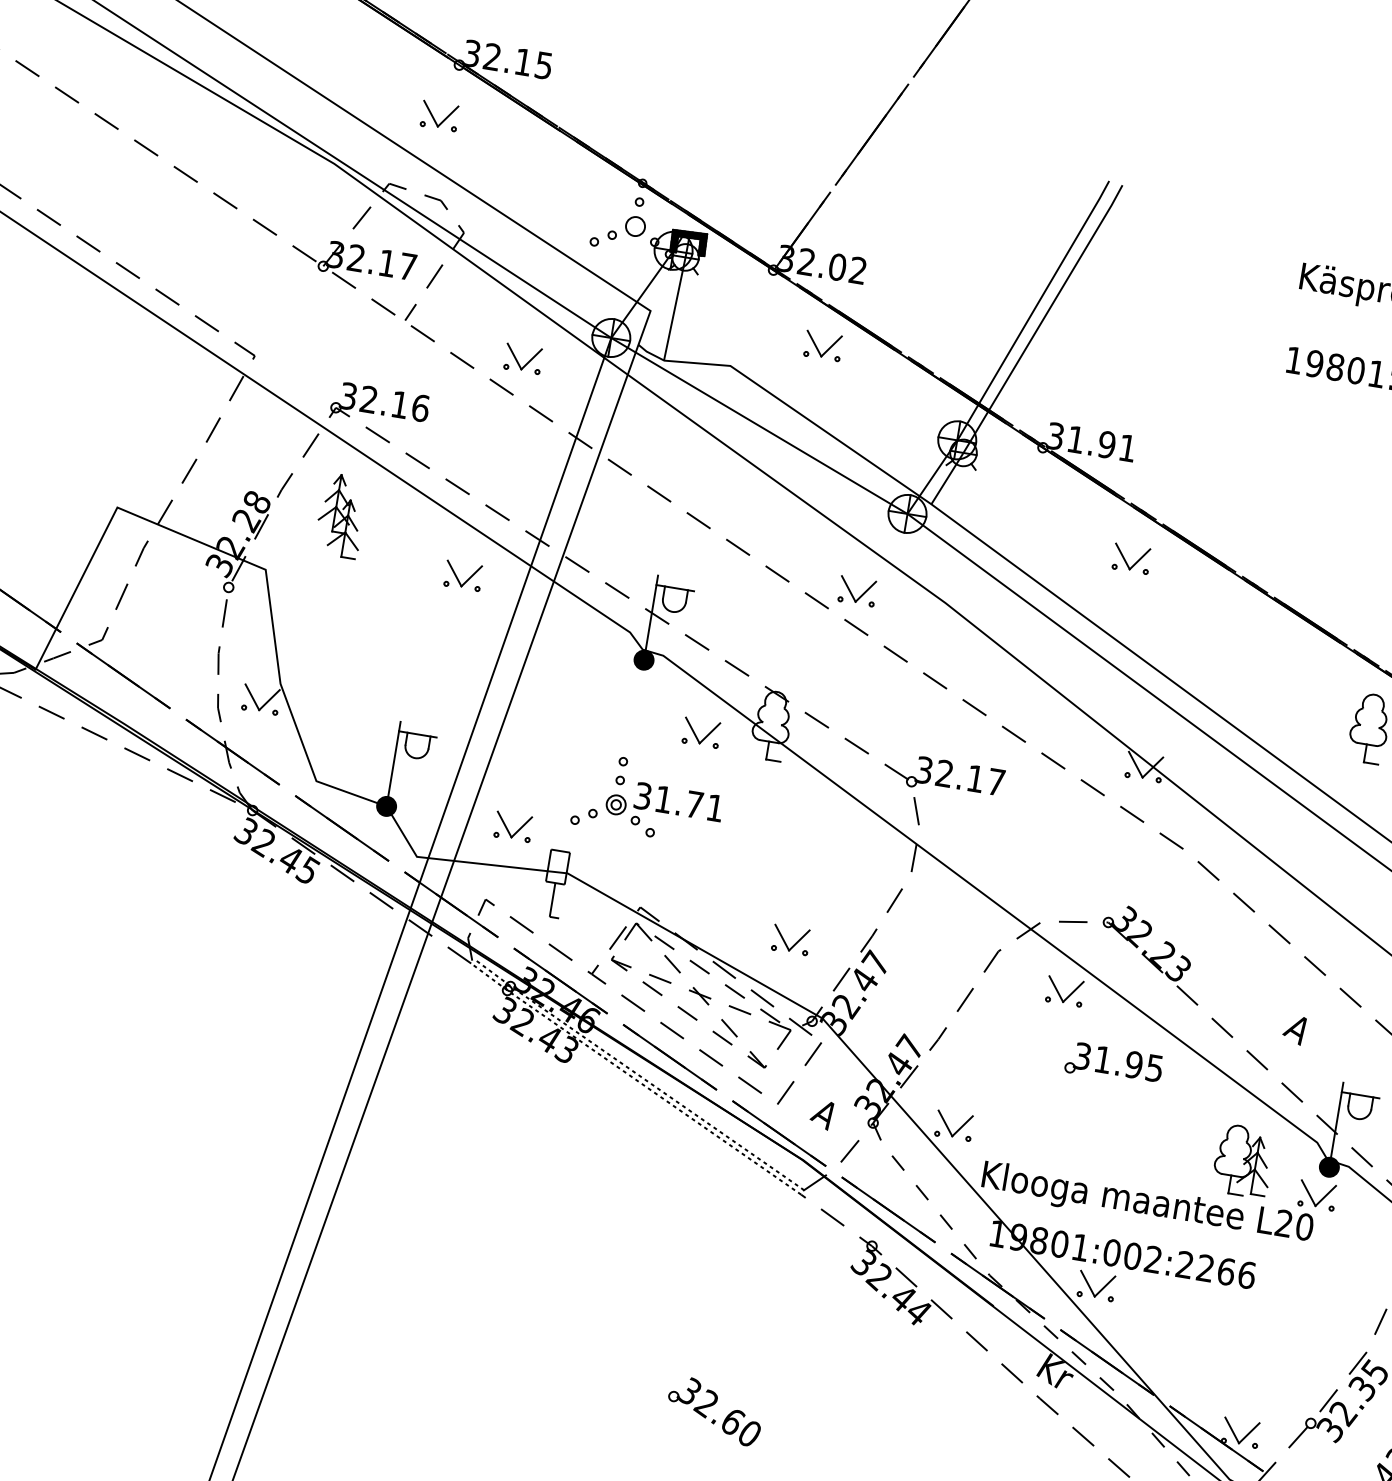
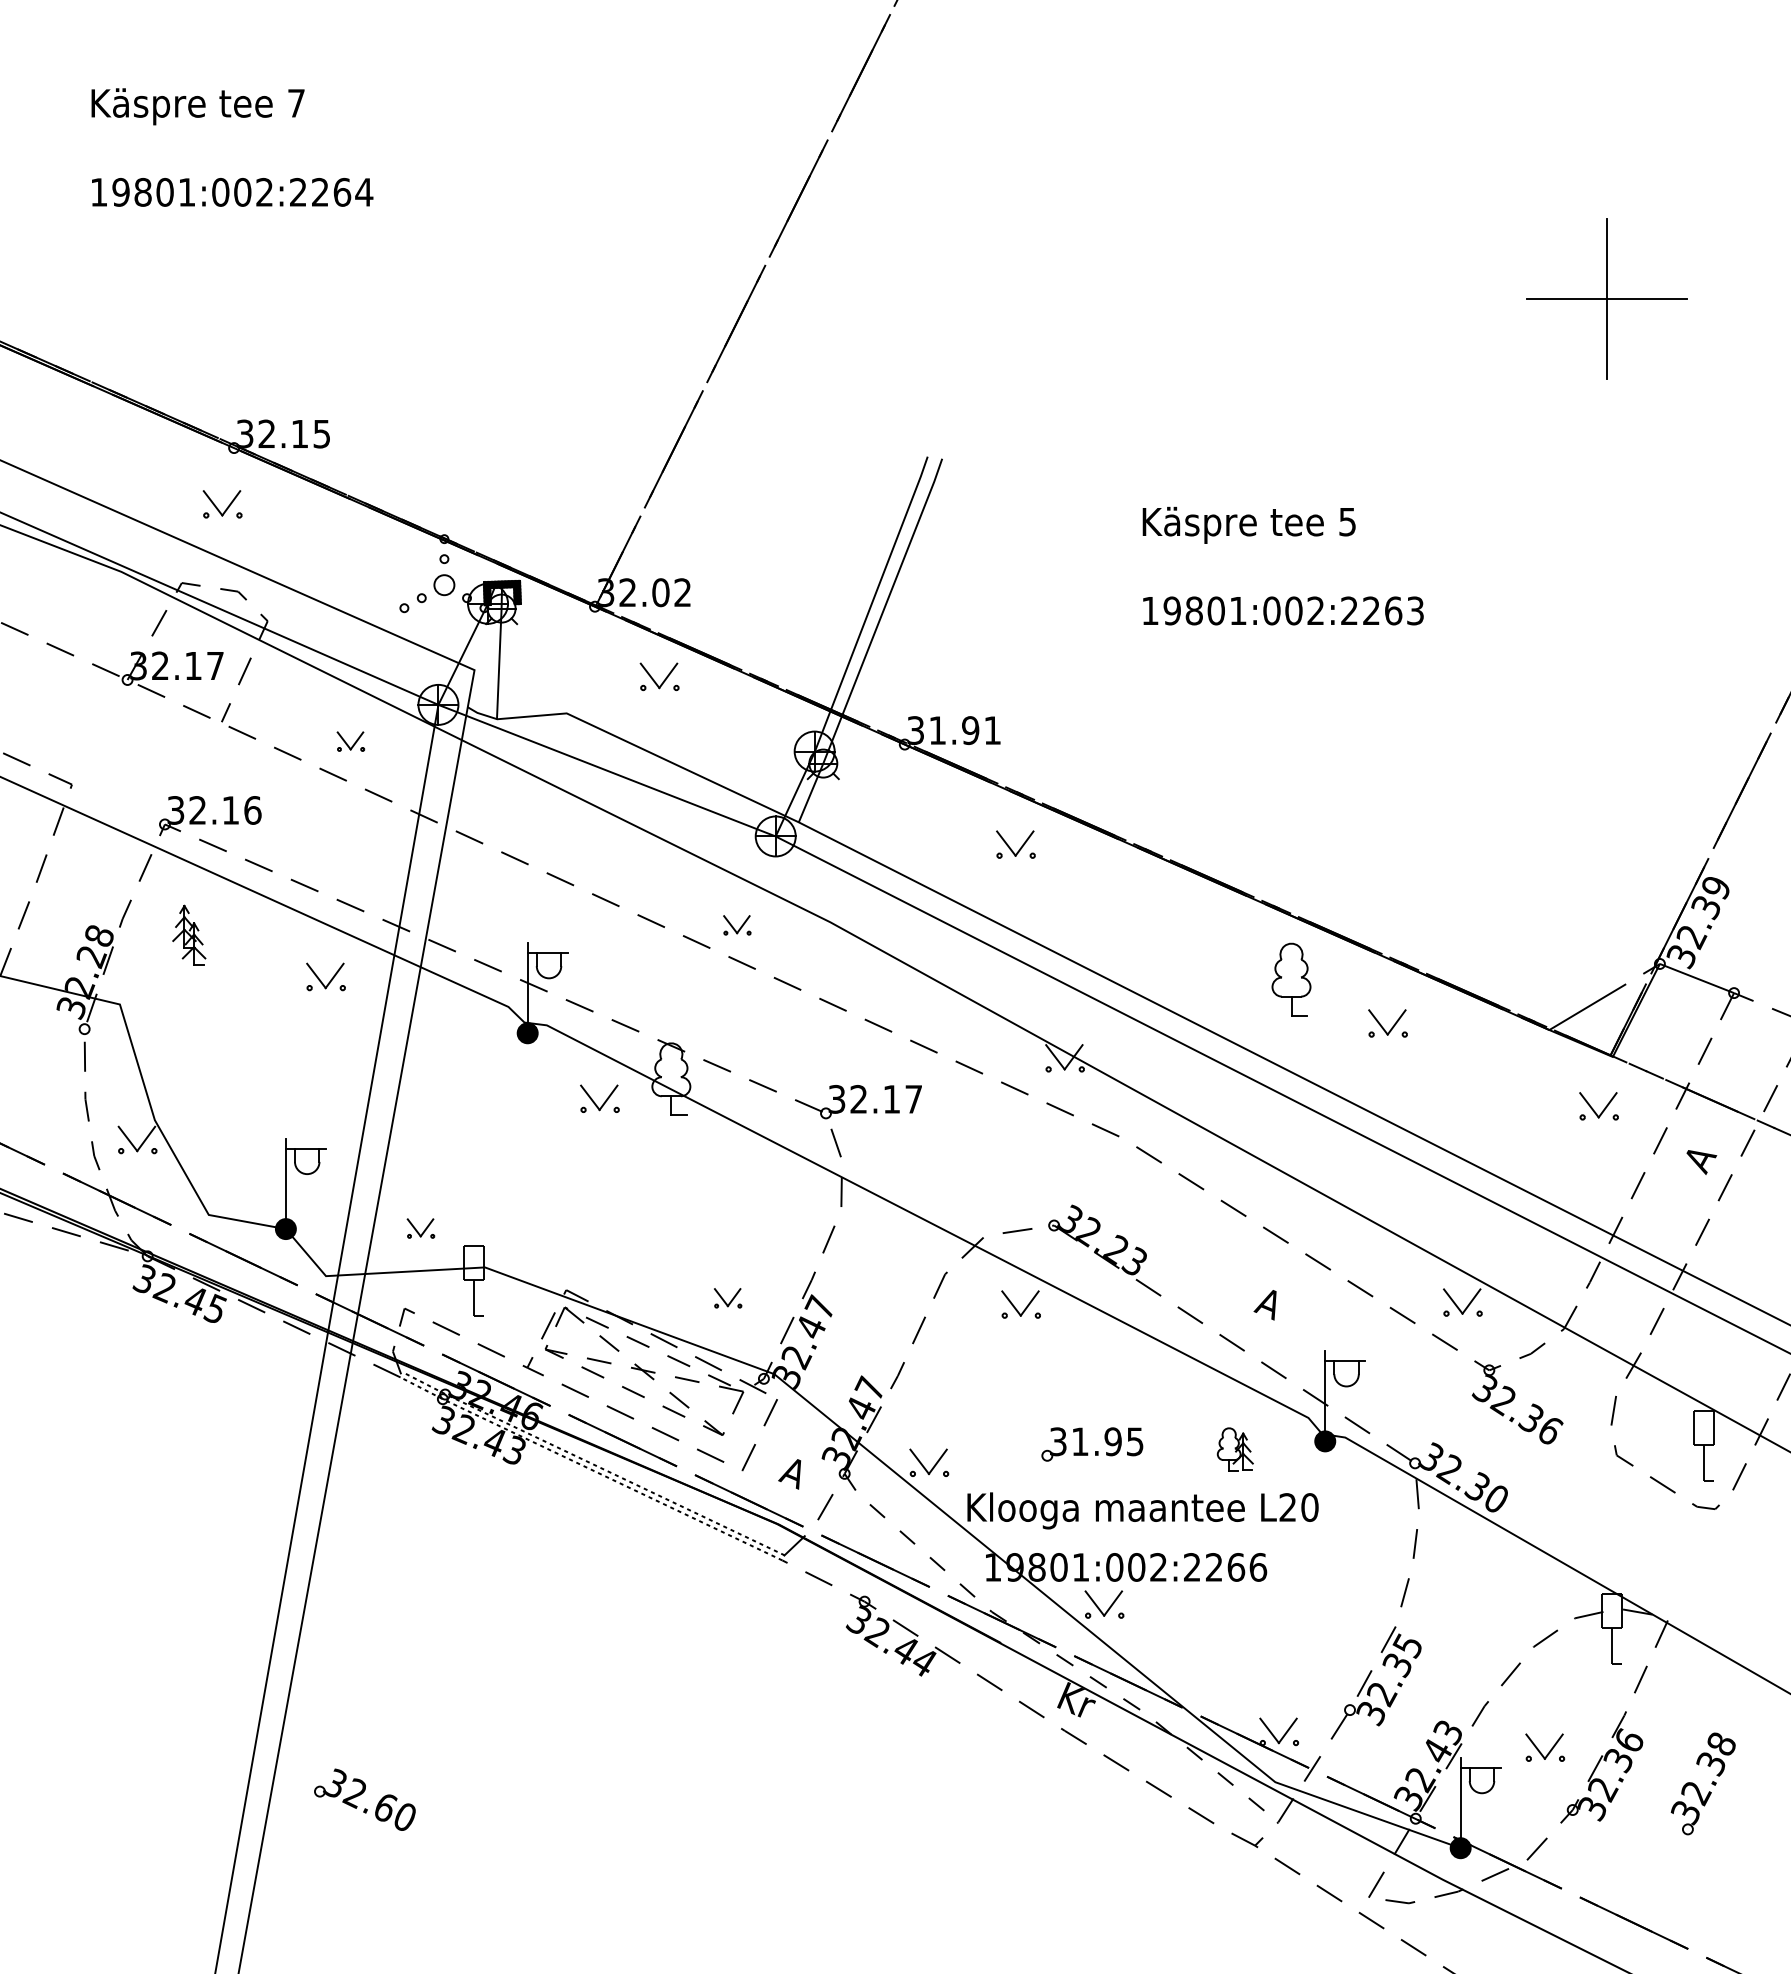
part: (523, 358) -> (350, 741), size x0.7
part: (341, 515) -> (189, 935), size x0.7
part: (857, 591) -> (737, 925), size x0.7
part: (648, 799) -> (556, 1176), removed
part: (513, 826) -> (420, 1228), size x0.7
part: (790, 940) -> (727, 1298), size x0.7
part: (1115, 1071) -> (1095, 1451), moved
part: (1243, 1160) -> (1235, 1449), size x0.6
part: (1317, 1195) -> (1317, 1472), removed
part: (714, 1410) -> (364, 1799), moved

